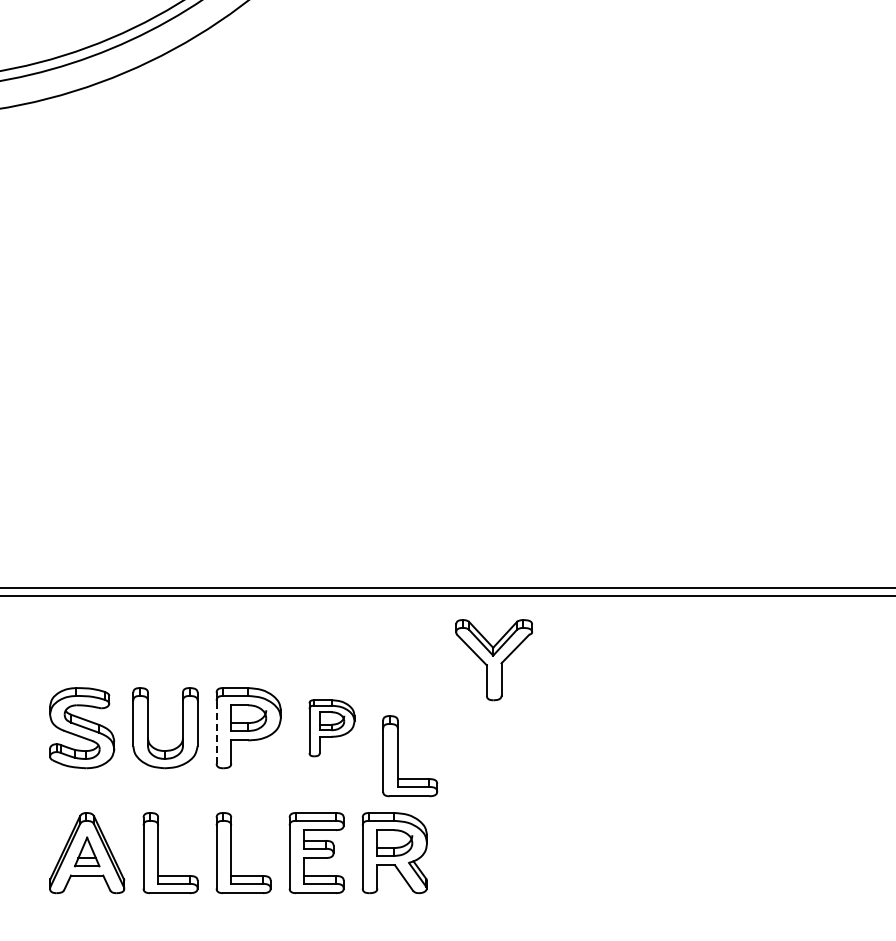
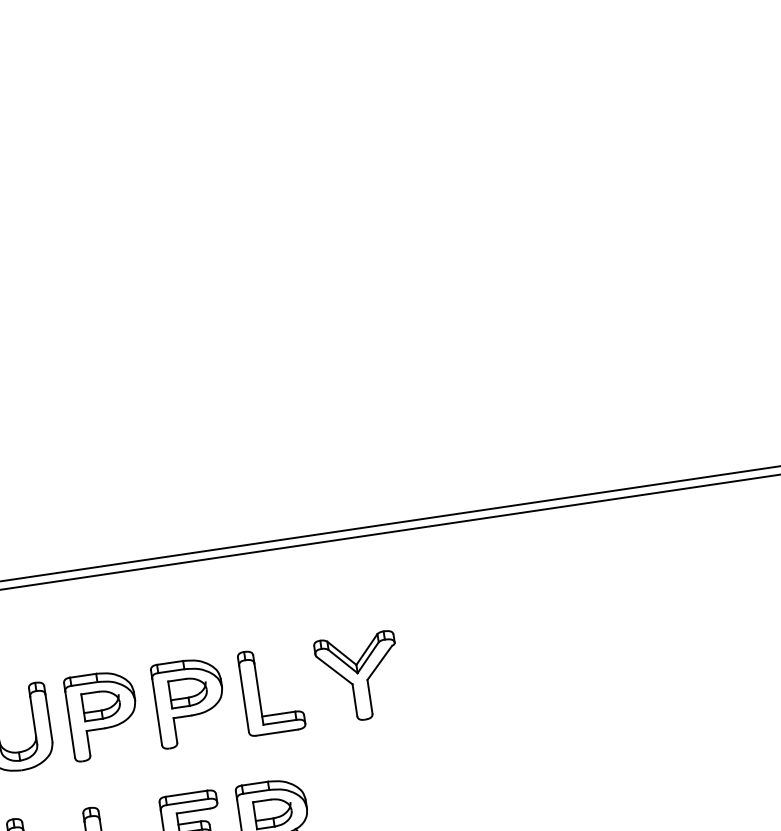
part: (493, 660) -> (358, 678), moved
part: (331, 728) -> (189, 703), size x1.43
line: (216, 732) -> (70, 725), dashed -> solid
part: (398, 756) -> (259, 692), moved

